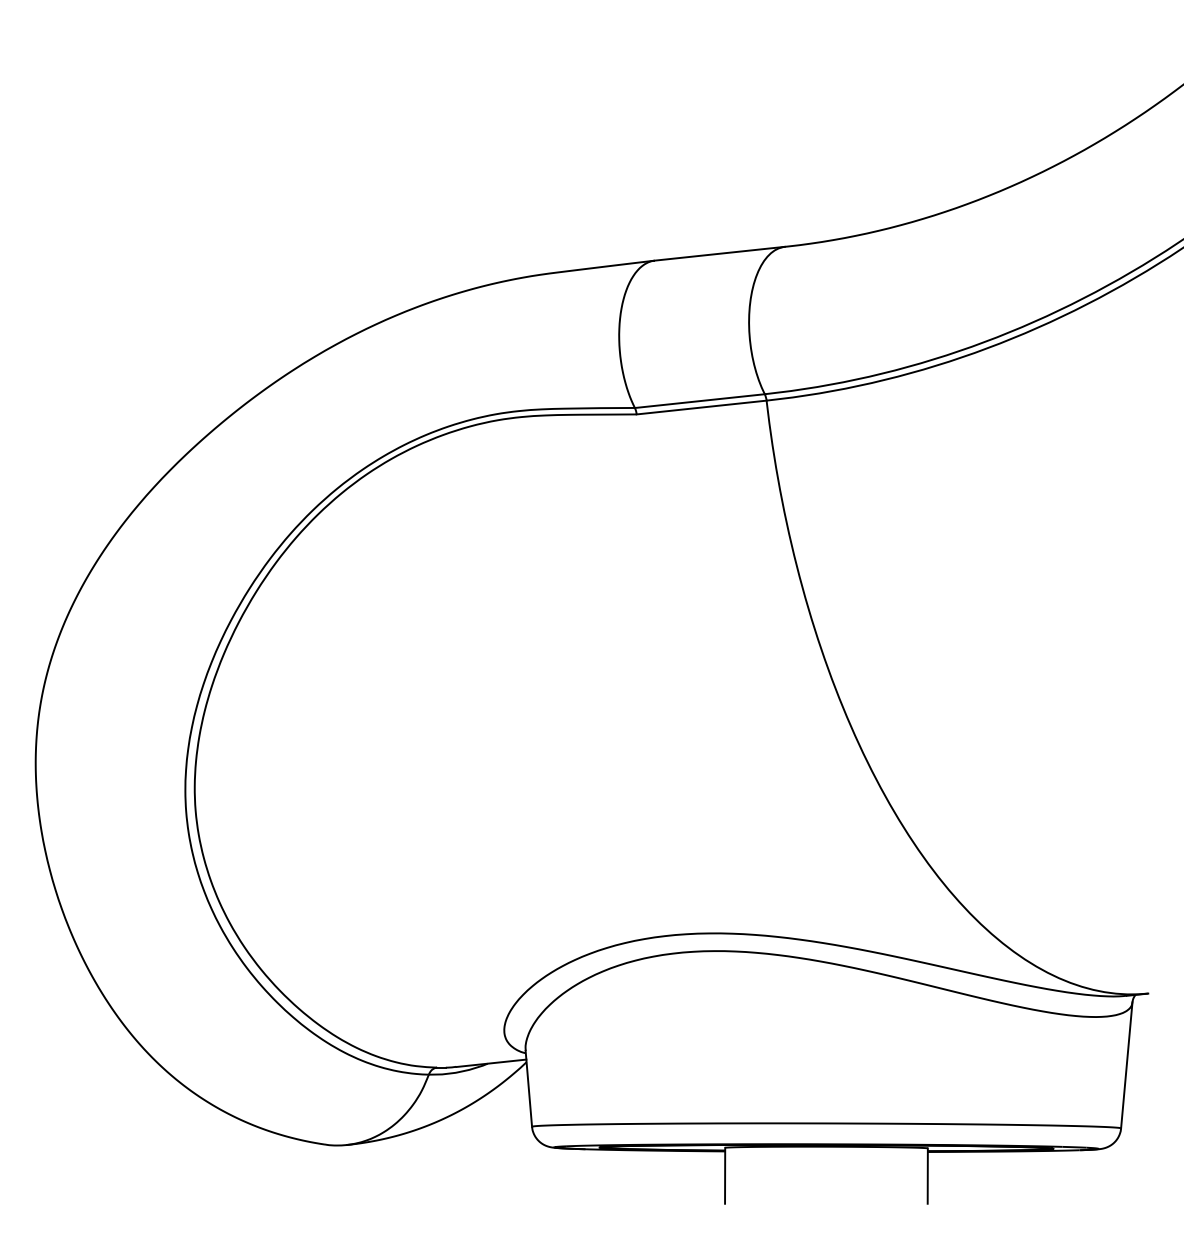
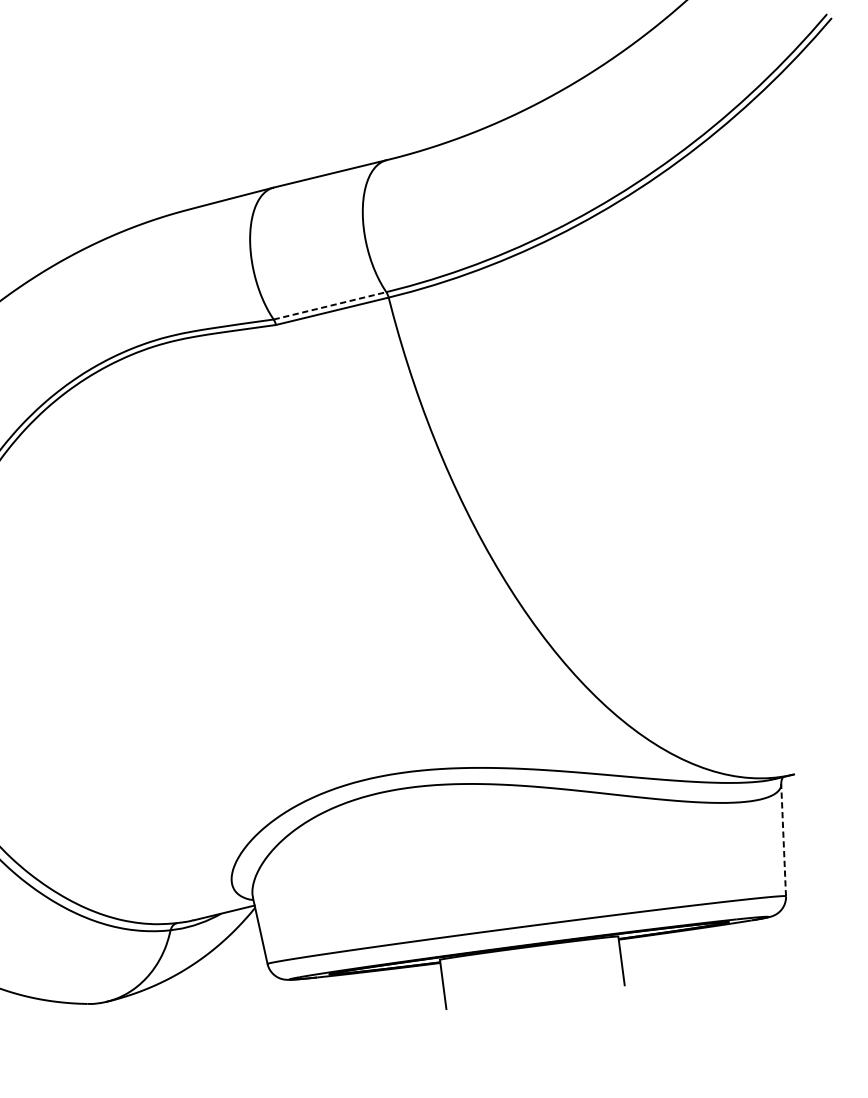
line: (700, 401) -> (330, 306), solid -> dashed
line: (1126, 1064) -> (783, 839), solid -> dashed

